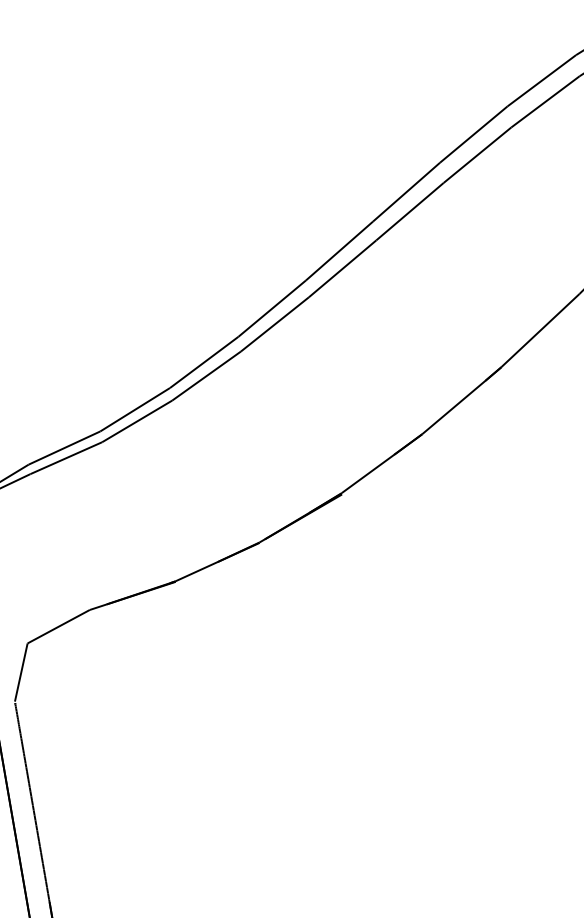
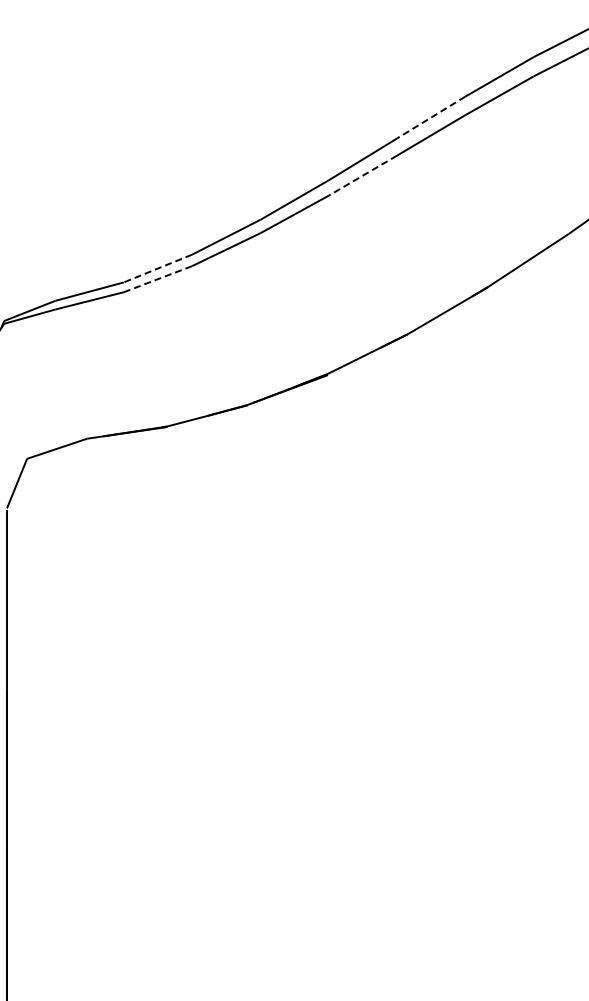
line: (405, 192) -> (430, 117), solid -> dashed
line: (342, 268) -> (362, 175), solid -> dashed
line: (134, 409) -> (157, 268), solid -> dashed
line: (136, 421) -> (157, 279), solid -> dashed

